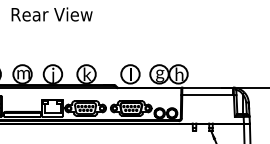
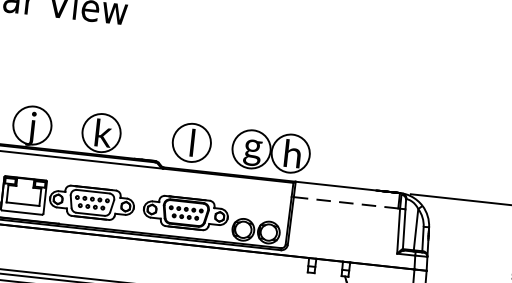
line: (208, 95) -> (347, 203), solid -> dashed

